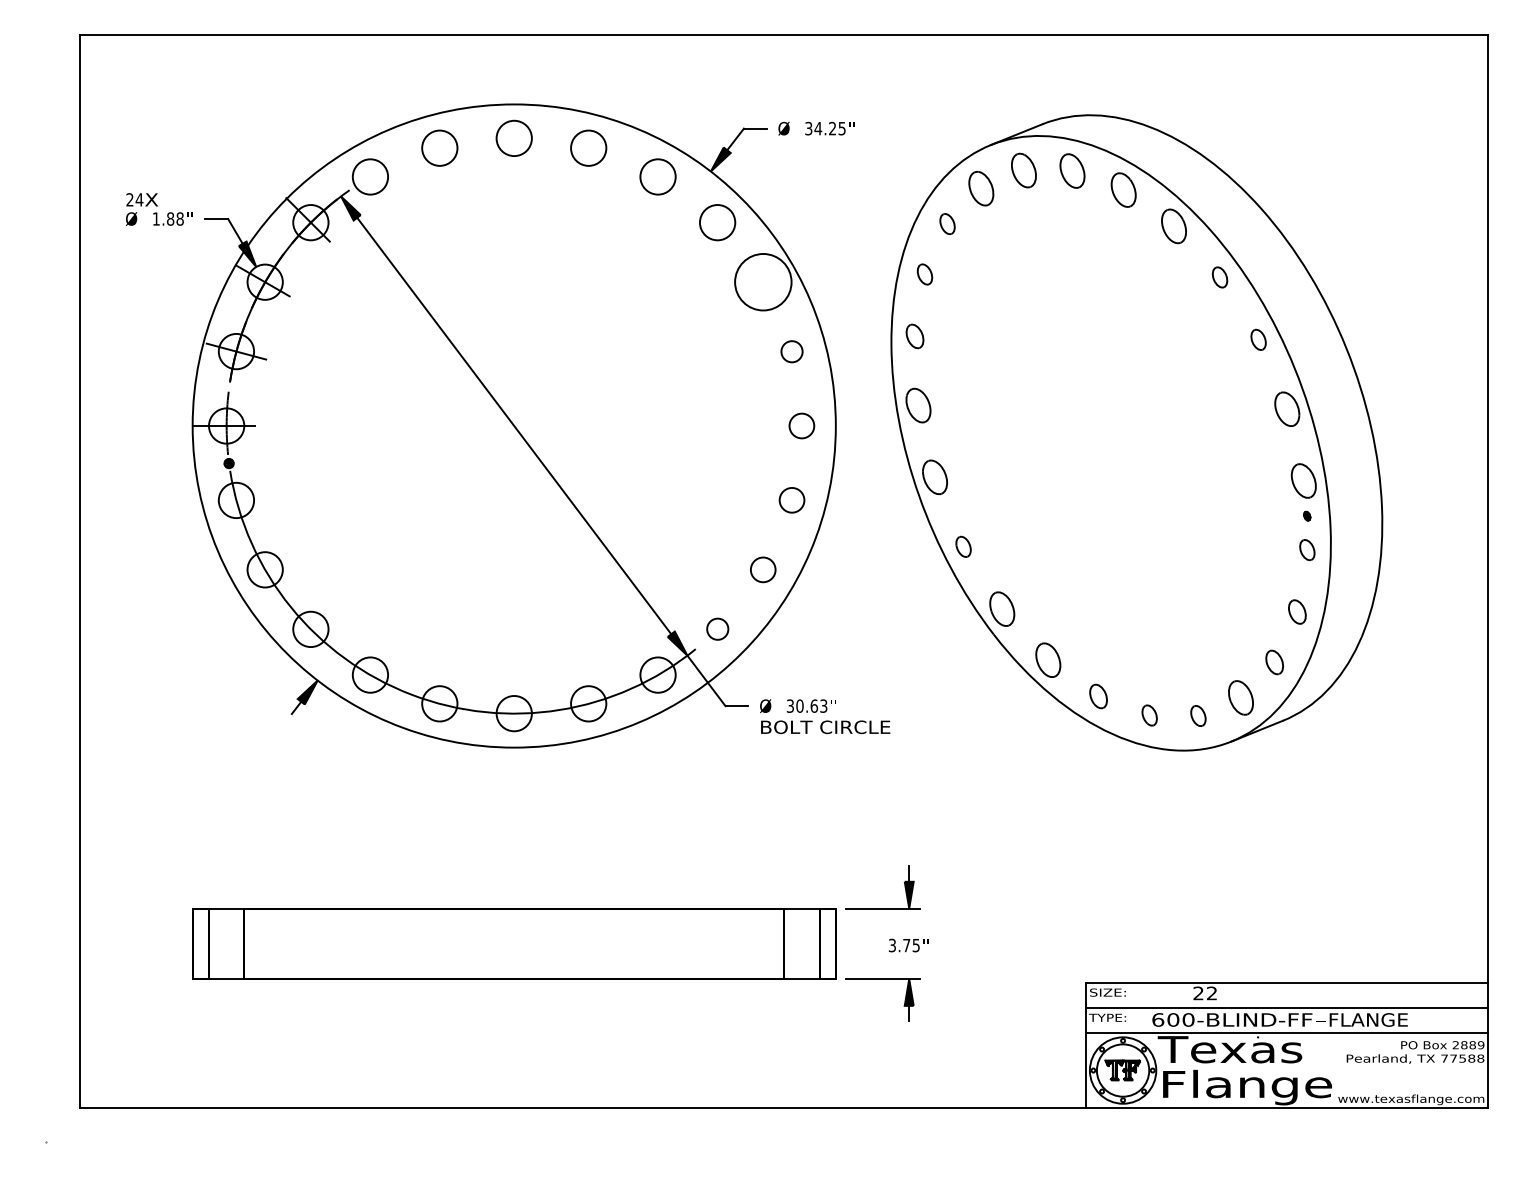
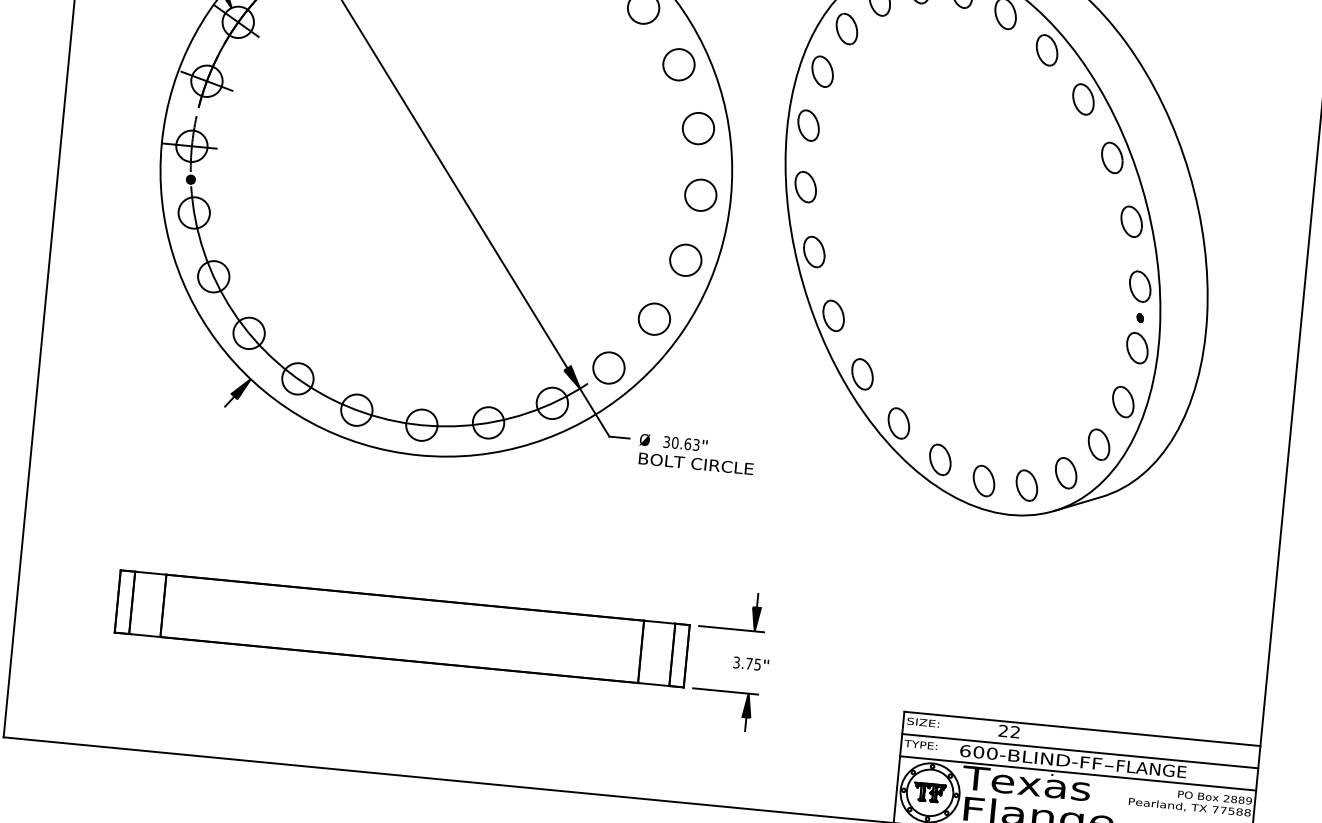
part: (947, 223) -> (846, 28), size x1.67
part: (924, 274) -> (822, 71), size x1.67
part: (1219, 277) -> (1082, 99), size x1.67
circle: (762, 281) -> (678, 64), size x0.62
part: (914, 336) -> (808, 125), size x1.43
part: (1258, 339) -> (1112, 157), size x1.67
circle: (791, 351) -> (697, 128), size x1.67
circle: (801, 425) -> (700, 194), size x1.43
circle: (791, 499) -> (685, 259), size x1.43
part: (963, 546) -> (833, 315), size x1.67
part: (1307, 549) -> (1137, 347), size x1.67
circle: (762, 569) -> (653, 318), size x1.43
part: (1297, 611) -> (1123, 401), size x1.43
circle: (717, 628) -> (608, 367), size x1.67
part: (1274, 662) -> (1098, 444), size x1.43
part: (1098, 696) -> (940, 459), size x1.43
part: (1149, 715) -> (983, 480), size x1.67
part: (1198, 715) -> (1027, 485), size x1.67

